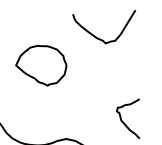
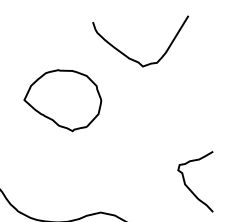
curve: (98, 37) -> (131, 57), moved

